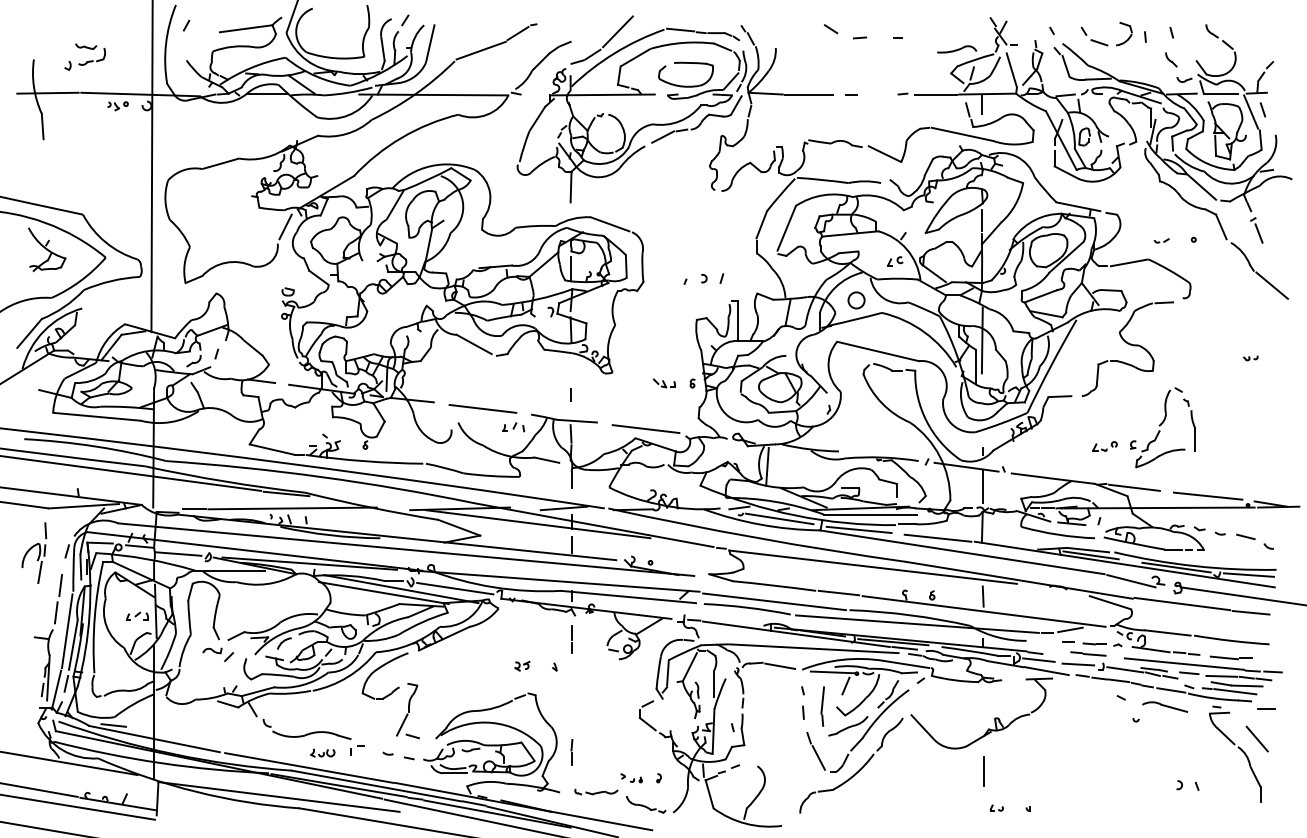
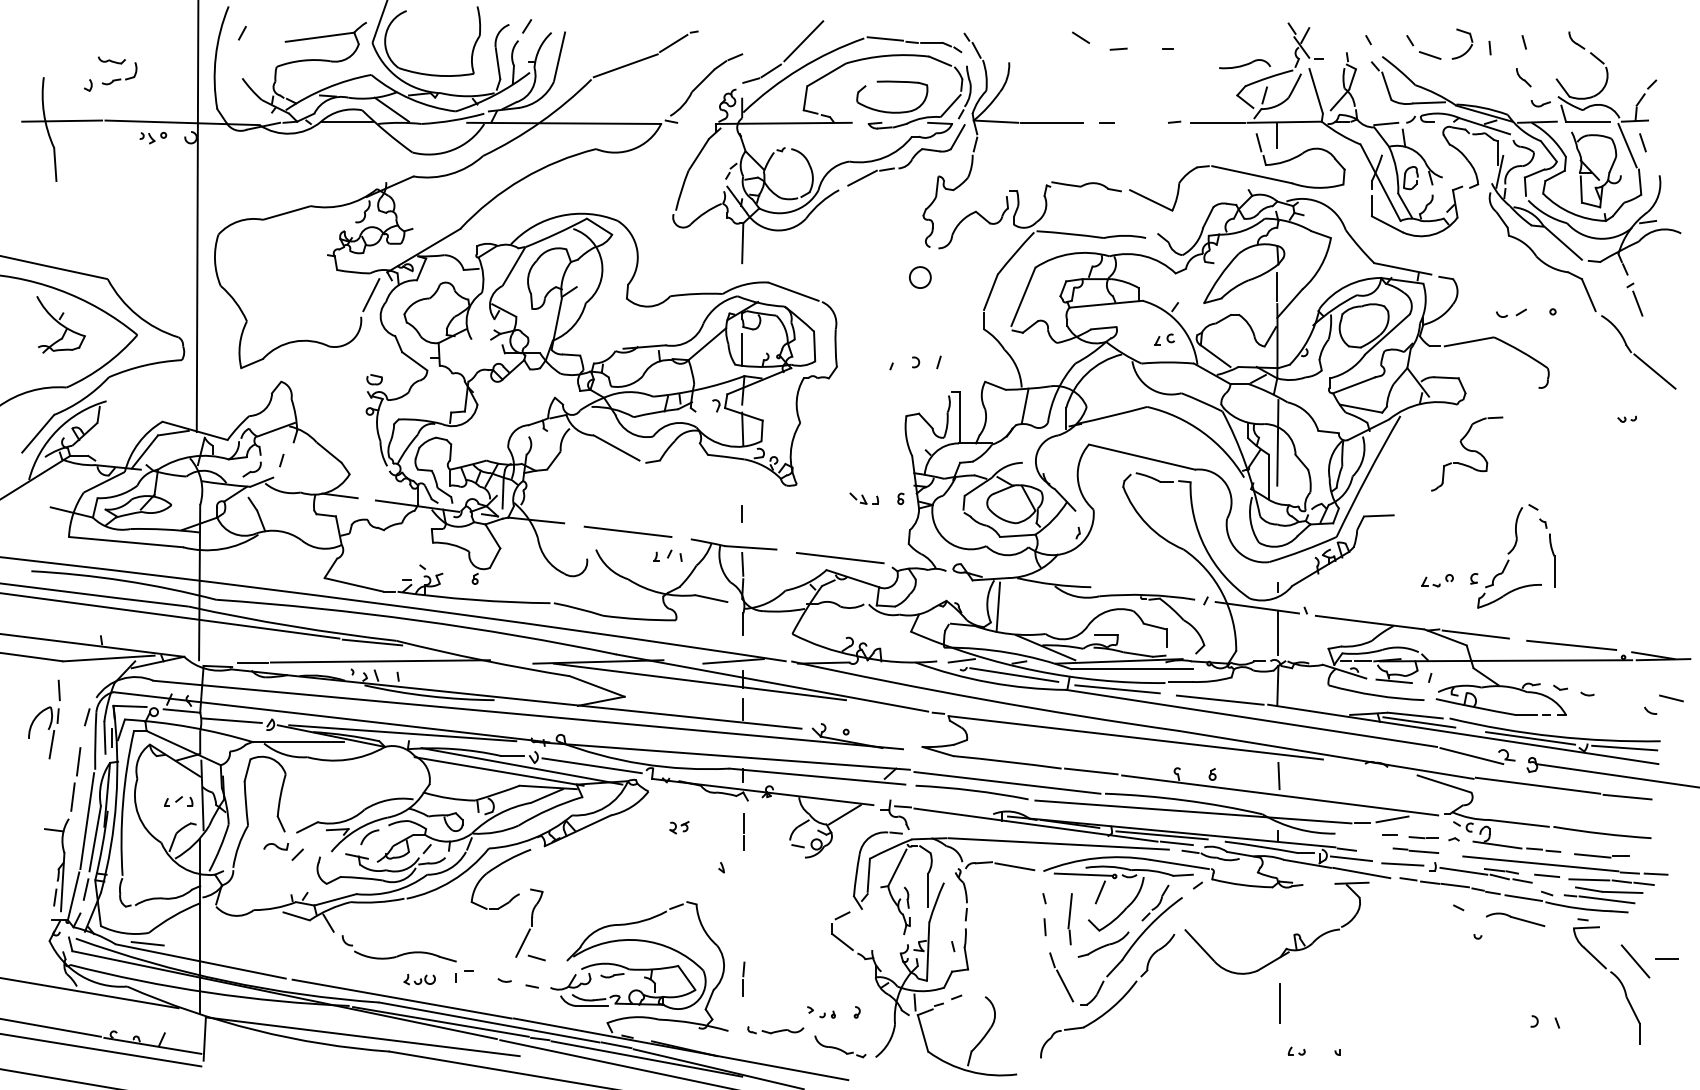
part: (1161, 240) -> (1510, 312), size x1.6
circle: (856, 300) -> (920, 277), moved
part: (1127, 348) -> (1466, 453), size x0.6
part: (1250, 358) -> (1626, 419), moved
line: (1245, 536) -> (1670, 697), moved
part: (522, 665) -> (679, 826), moved
line: (1266, 708) -> (1667, 958), moved

